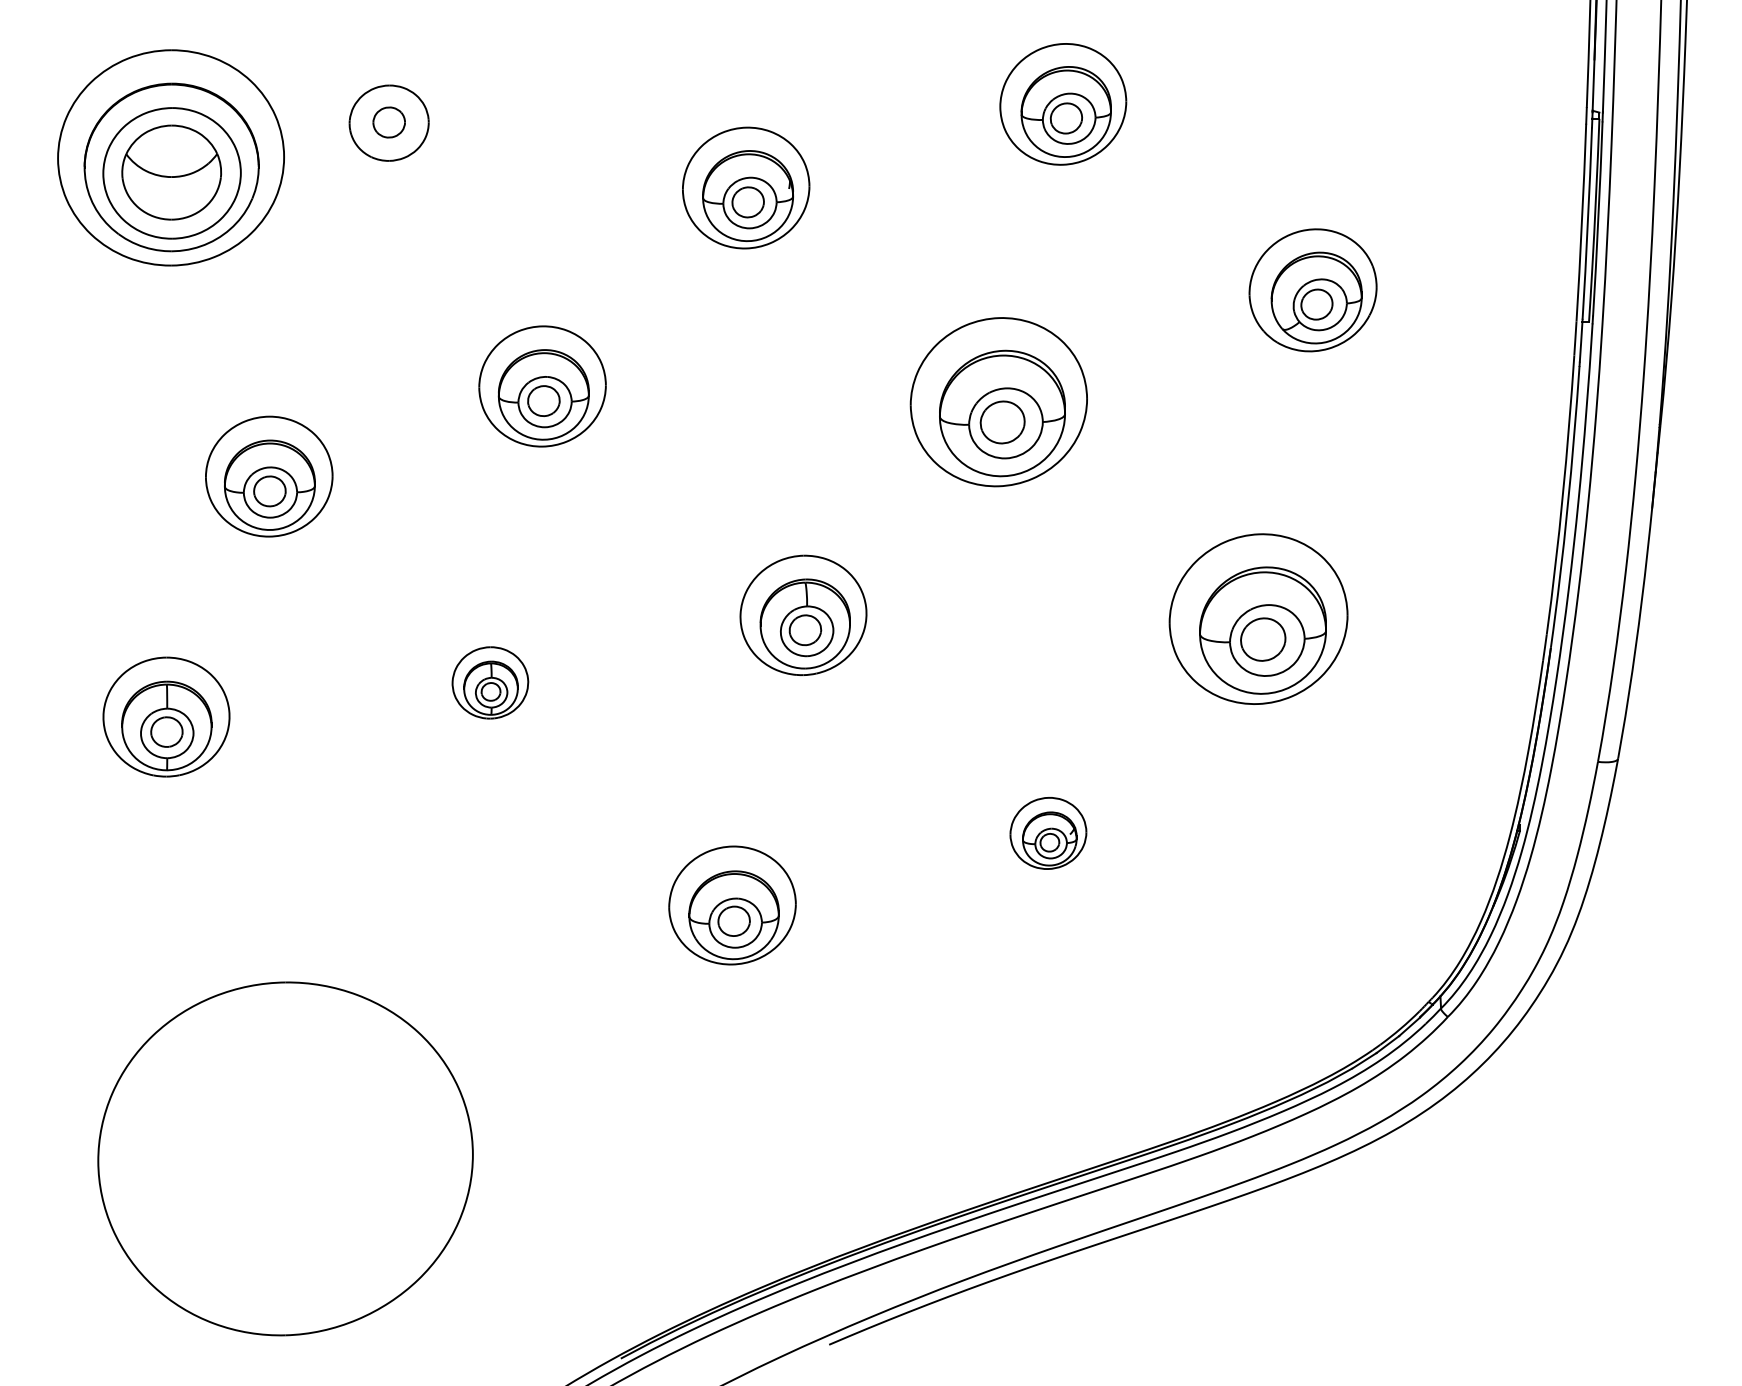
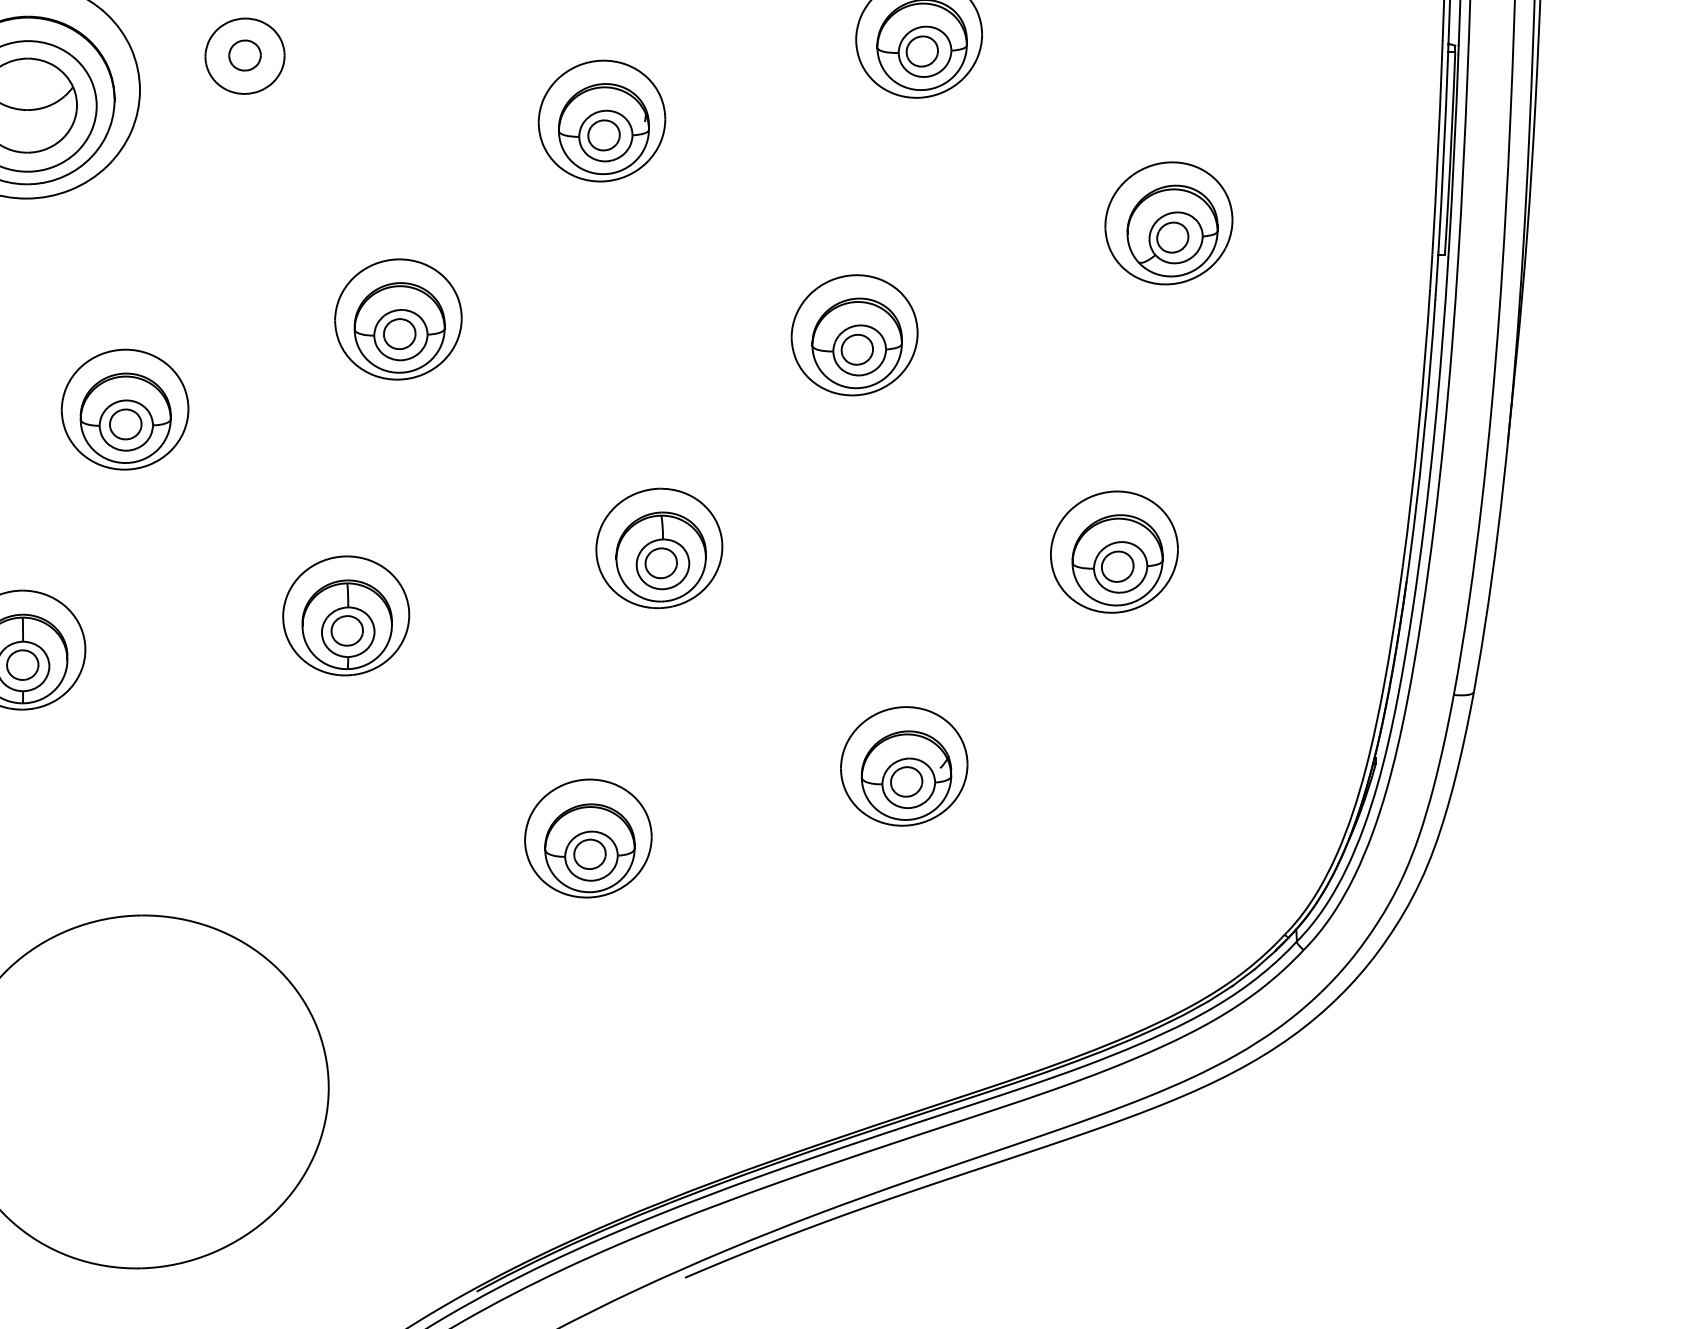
part: (998, 402) -> (854, 335), size x0.71
part: (1258, 618) -> (1114, 551), size x0.71
part: (490, 682) -> (346, 615), size x1.67
part: (1048, 833) -> (904, 766), size x1.67

